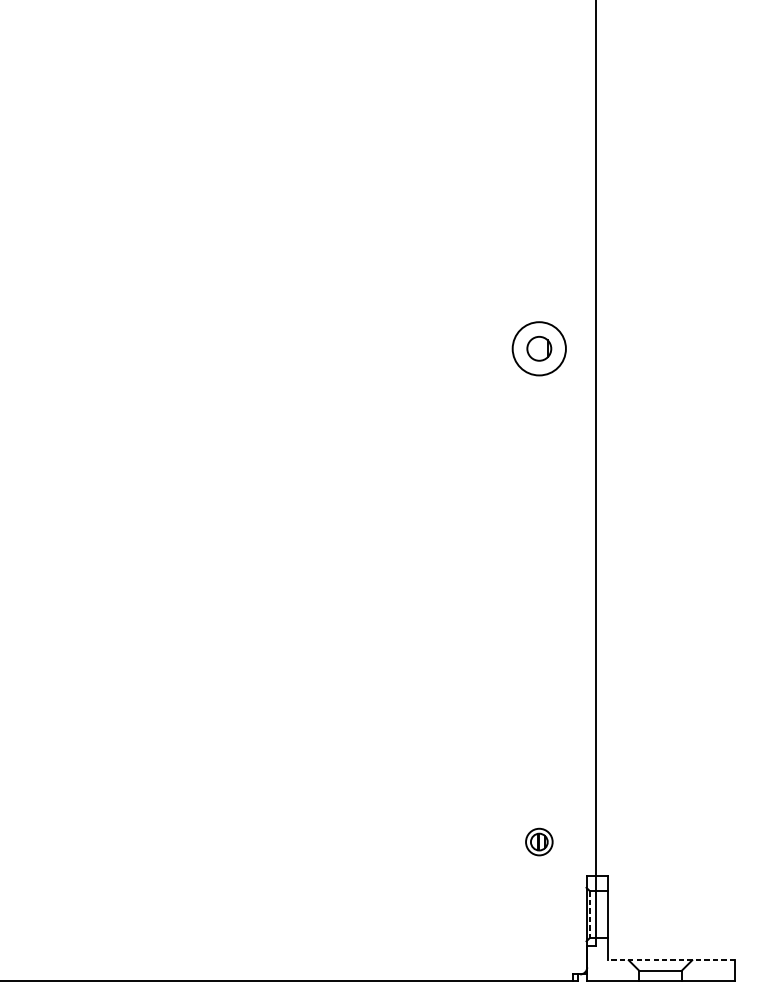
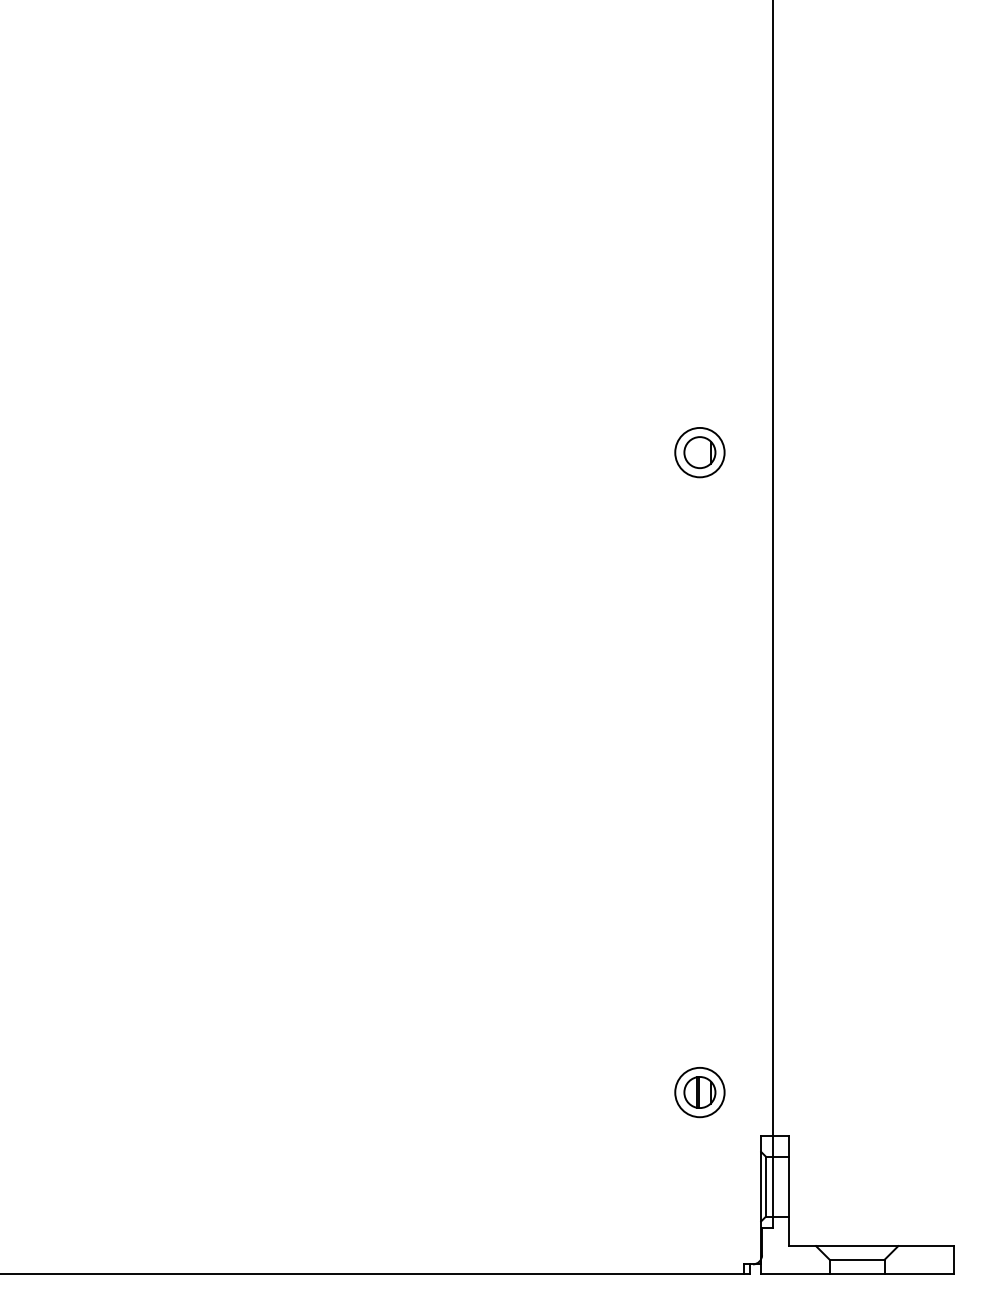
circle: (538, 348) -> (699, 452), size x0.71
part: (538, 841) -> (699, 1092), size x1.43
line: (589, 915) -> (765, 1187), dashed -> solid
line: (671, 960) -> (871, 1246), dashed -> solid

